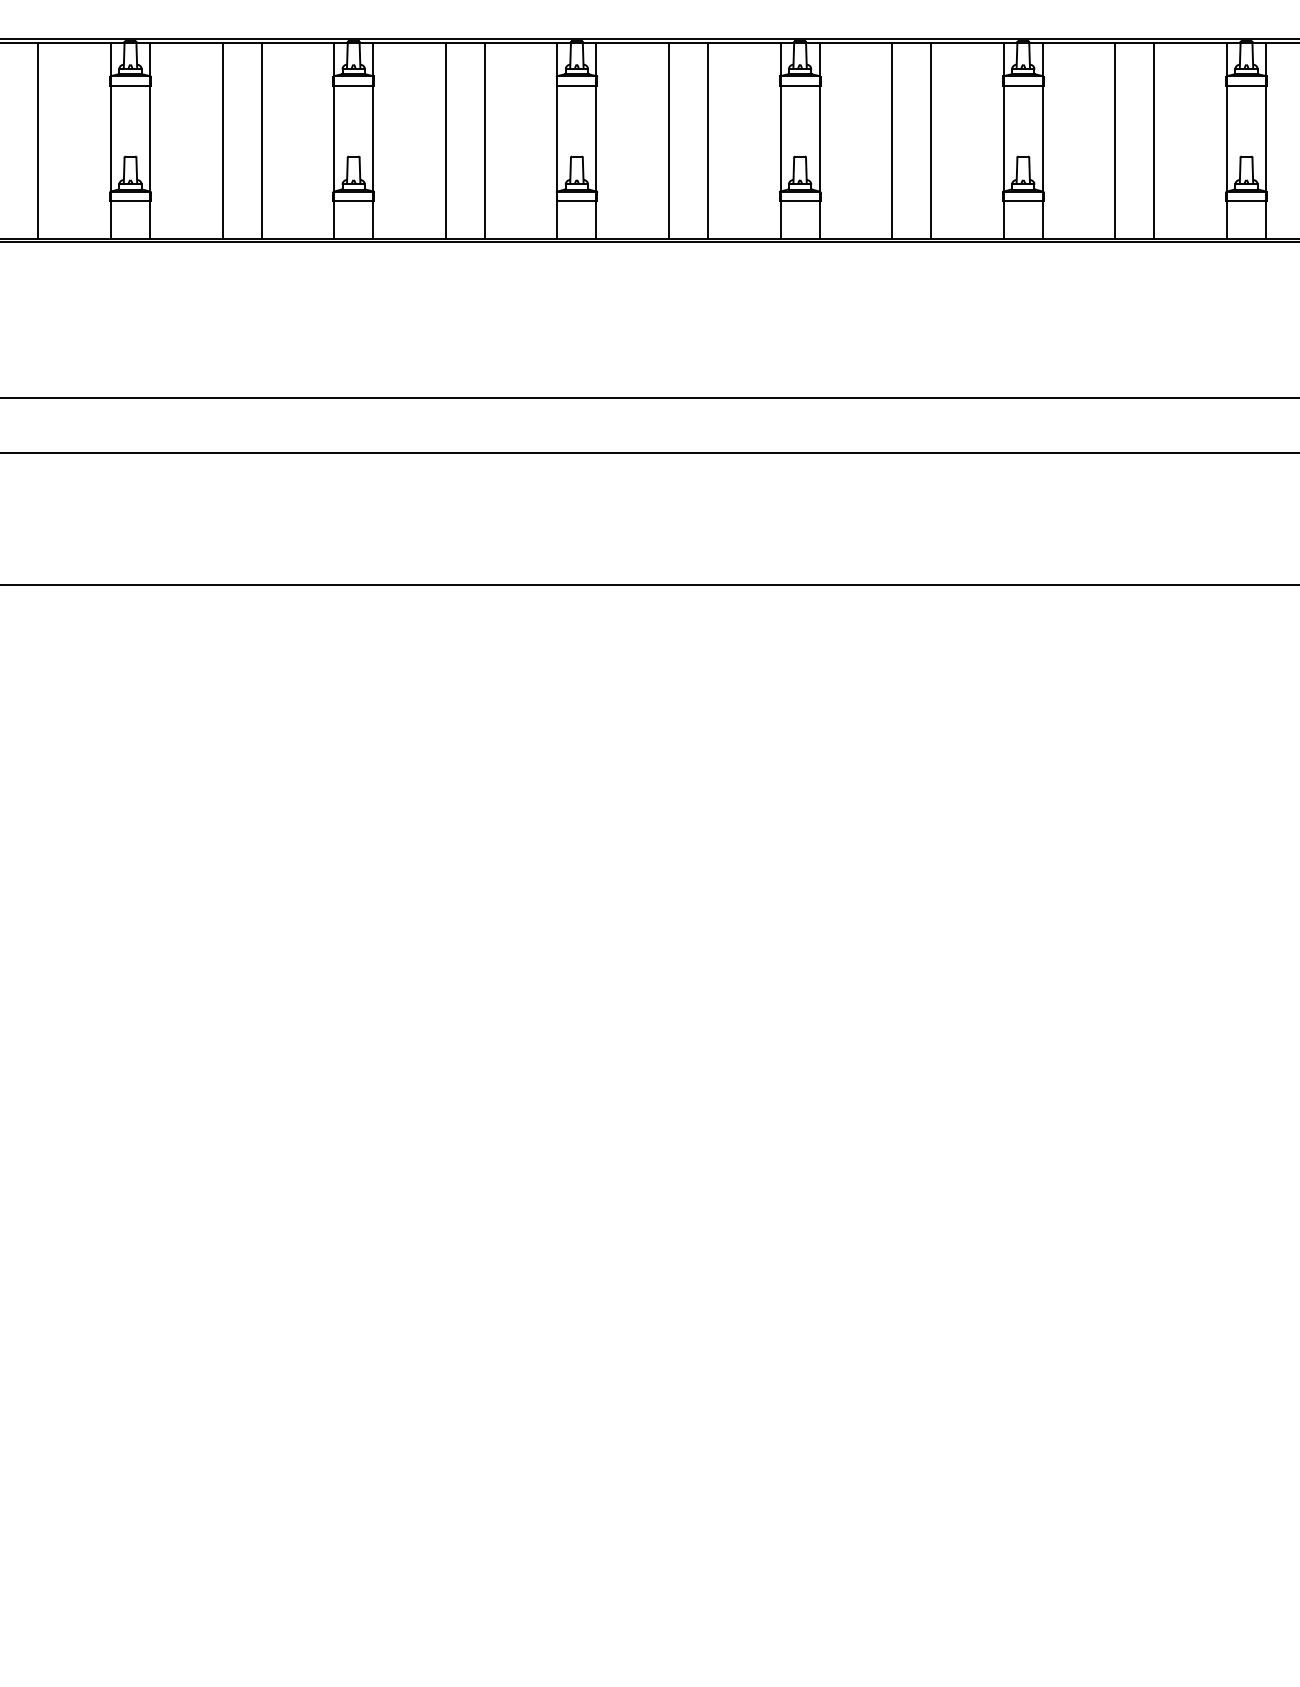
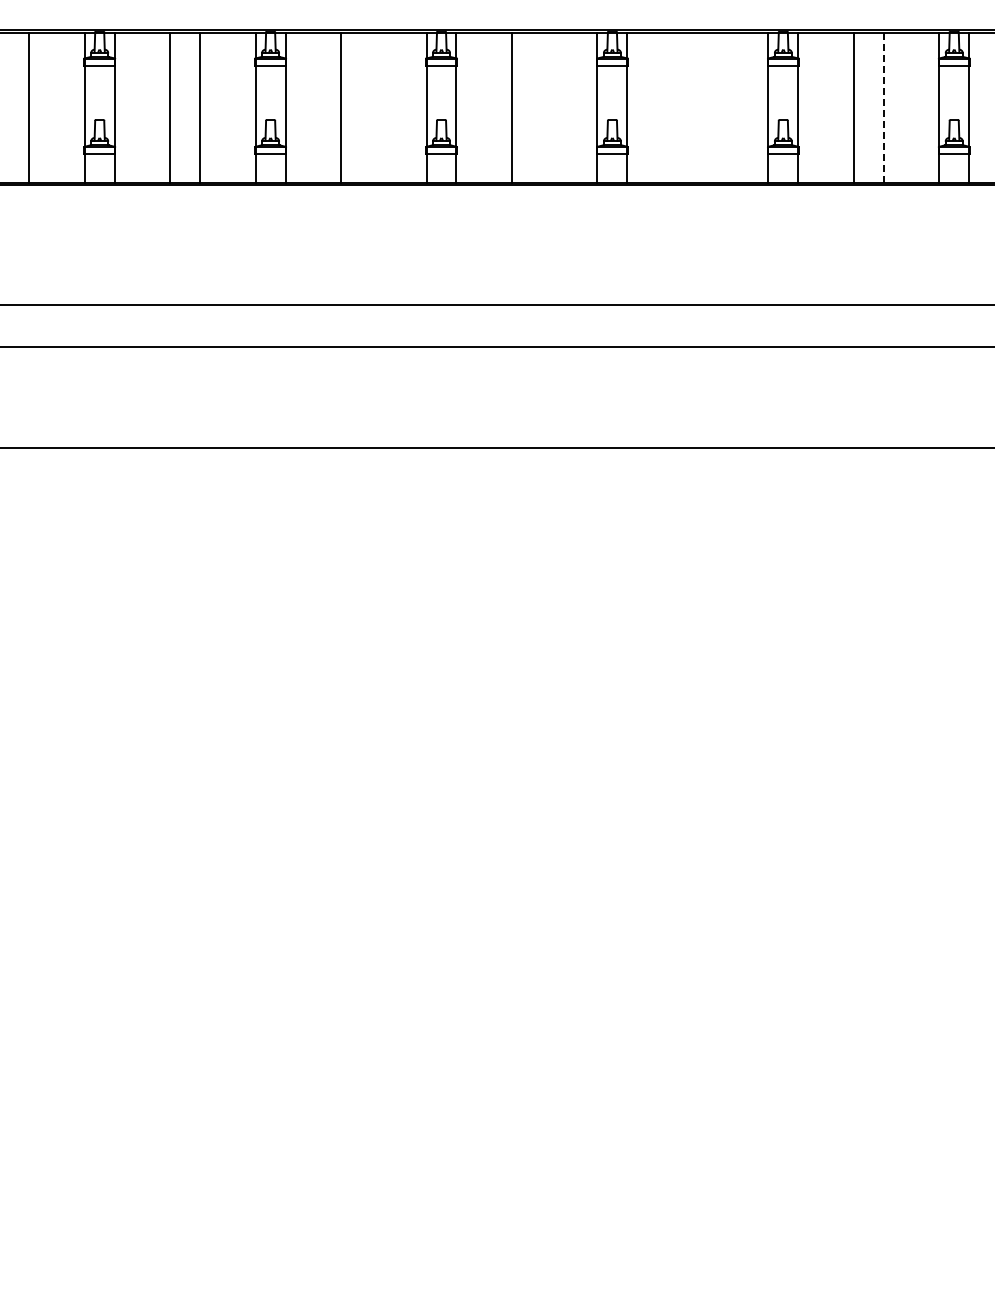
line: (1154, 140) -> (883, 107), solid -> dashed
line: (485, 141) -> (371, 108), removed
line: (707, 141) -> (541, 108), removed
line: (891, 141) -> (682, 108), removed
line: (930, 141) -> (712, 108), removed

